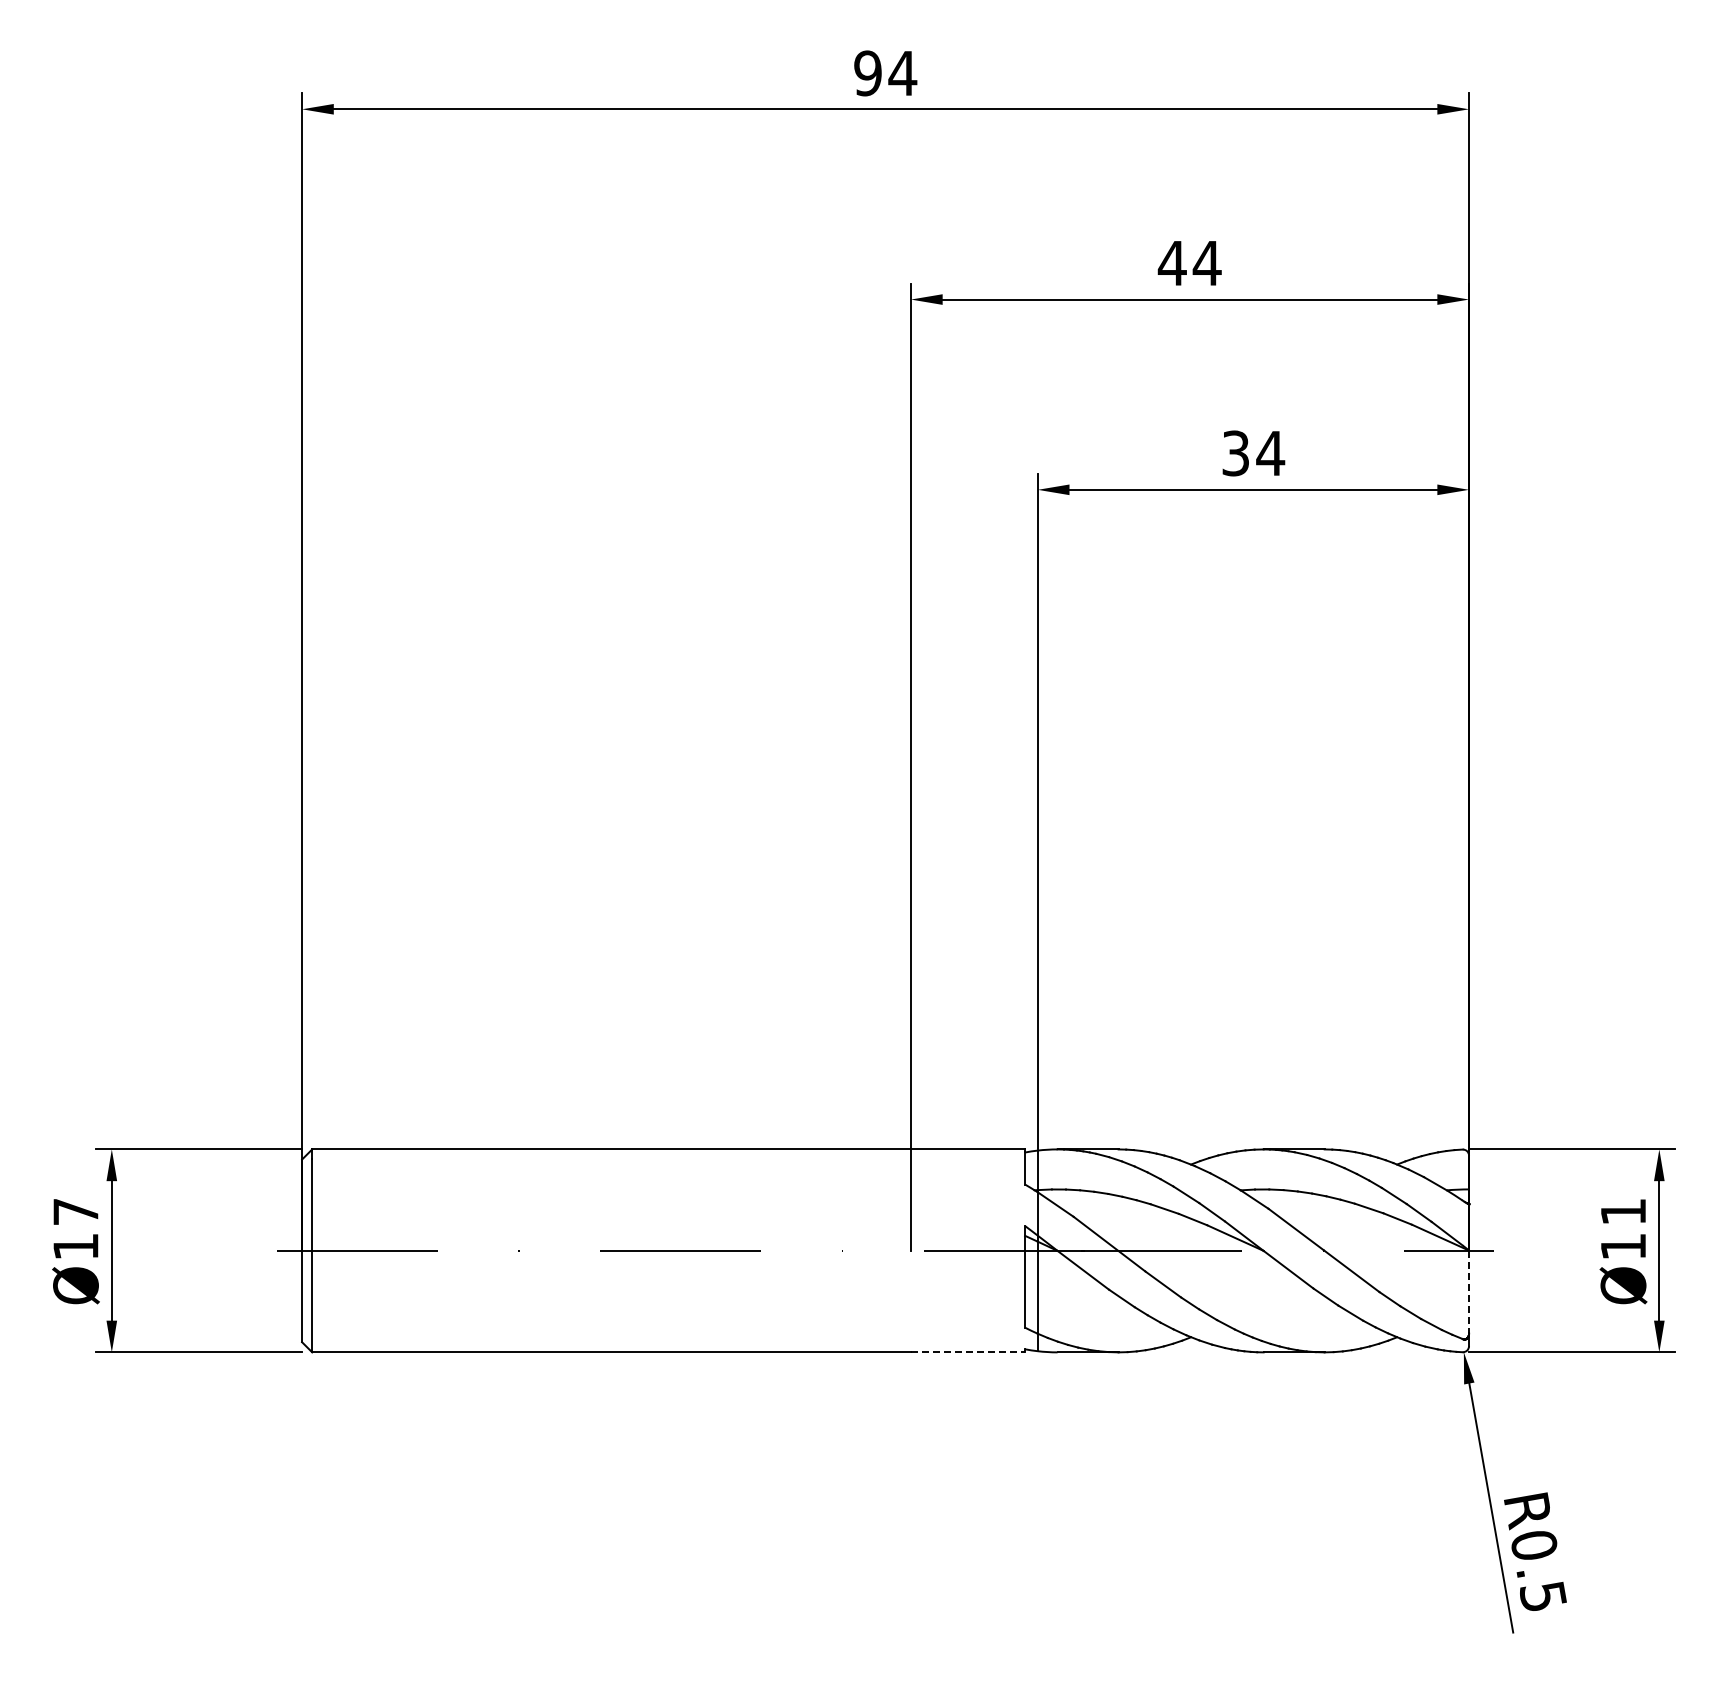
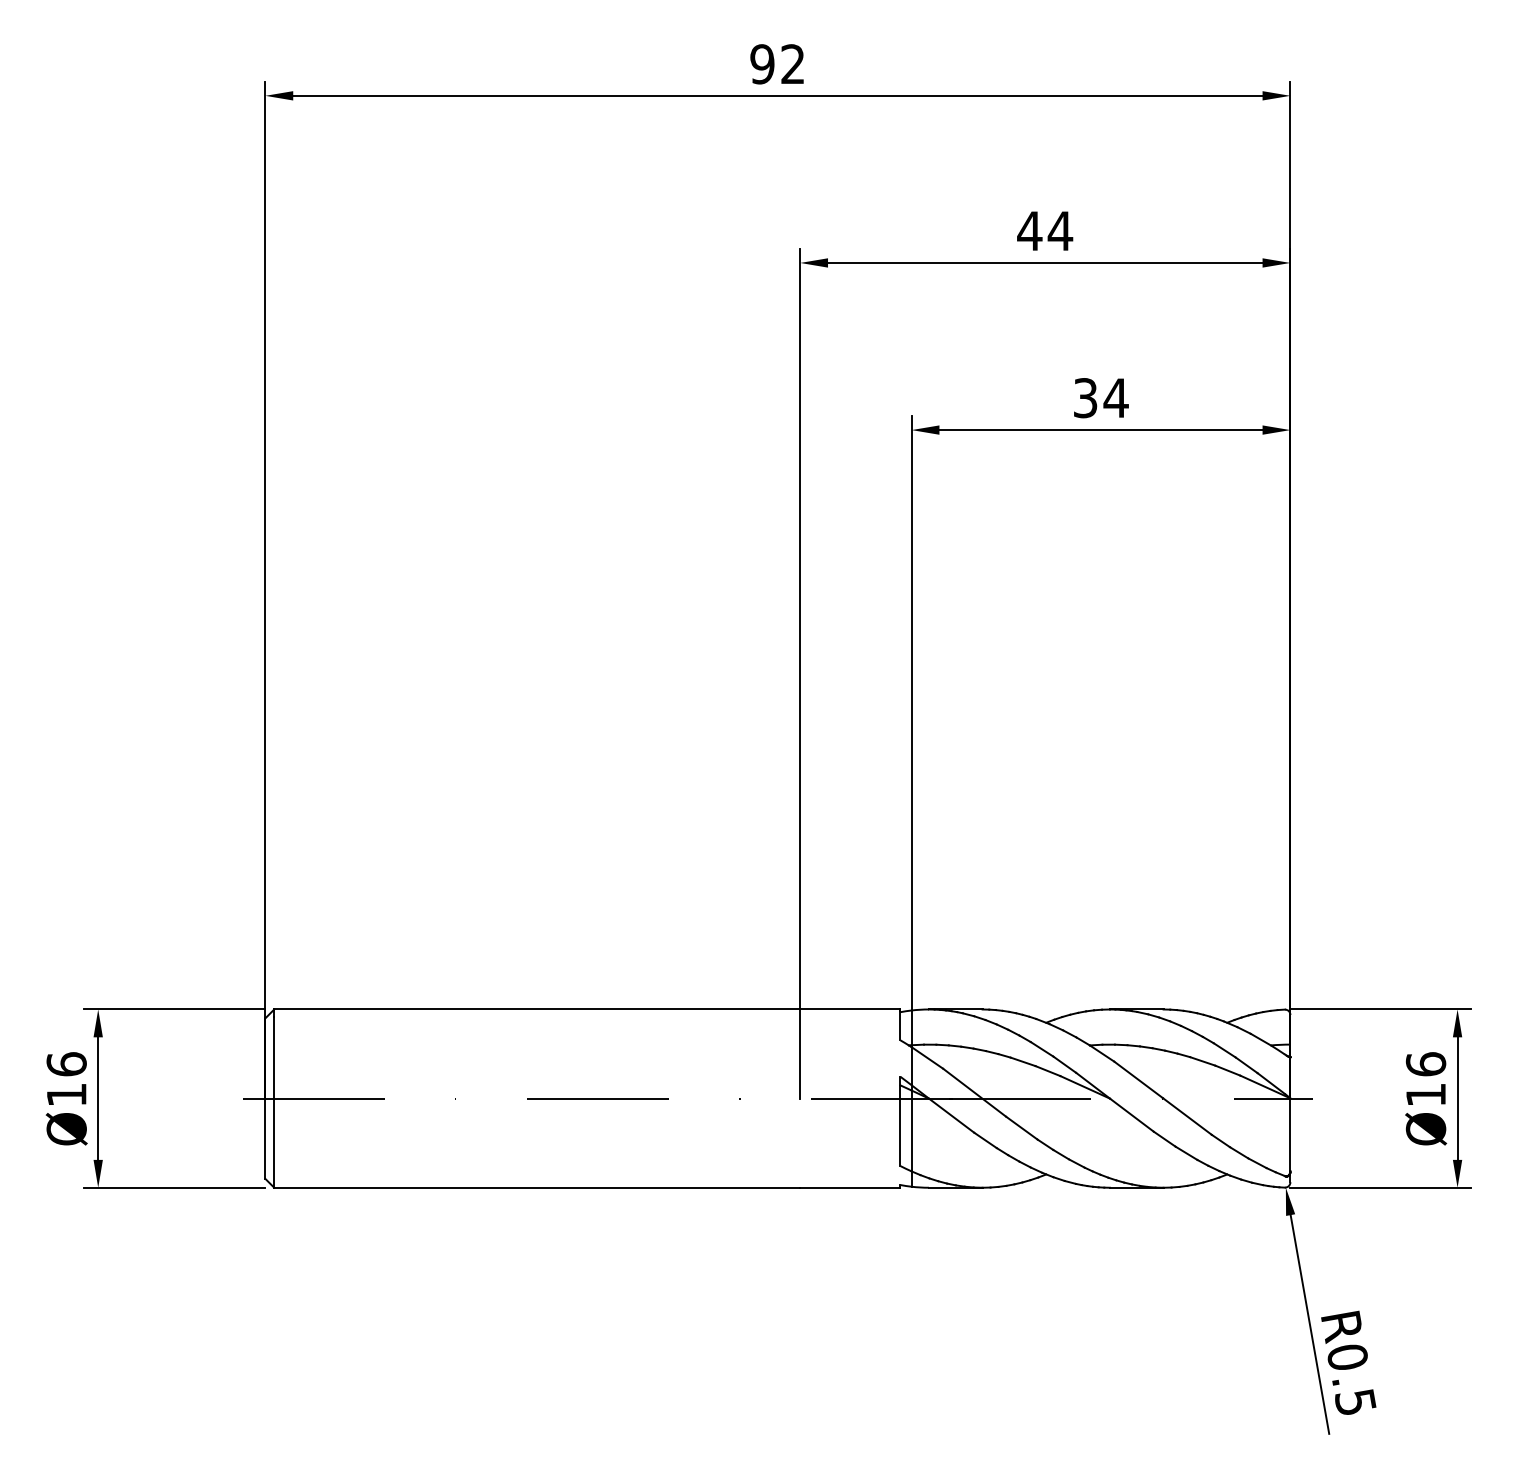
text: (902, 72) -> (792, 63), 94 -> 92
text: (75, 1211) -> (66, 1064), Ø17 -> Ø16
text: (1623, 1211) -> (1426, 1064), Ø11 -> Ø16
line: (1469, 1292) -> (1290, 1135), dashed -> solid
line: (968, 1352) -> (850, 1187), dashed -> solid

